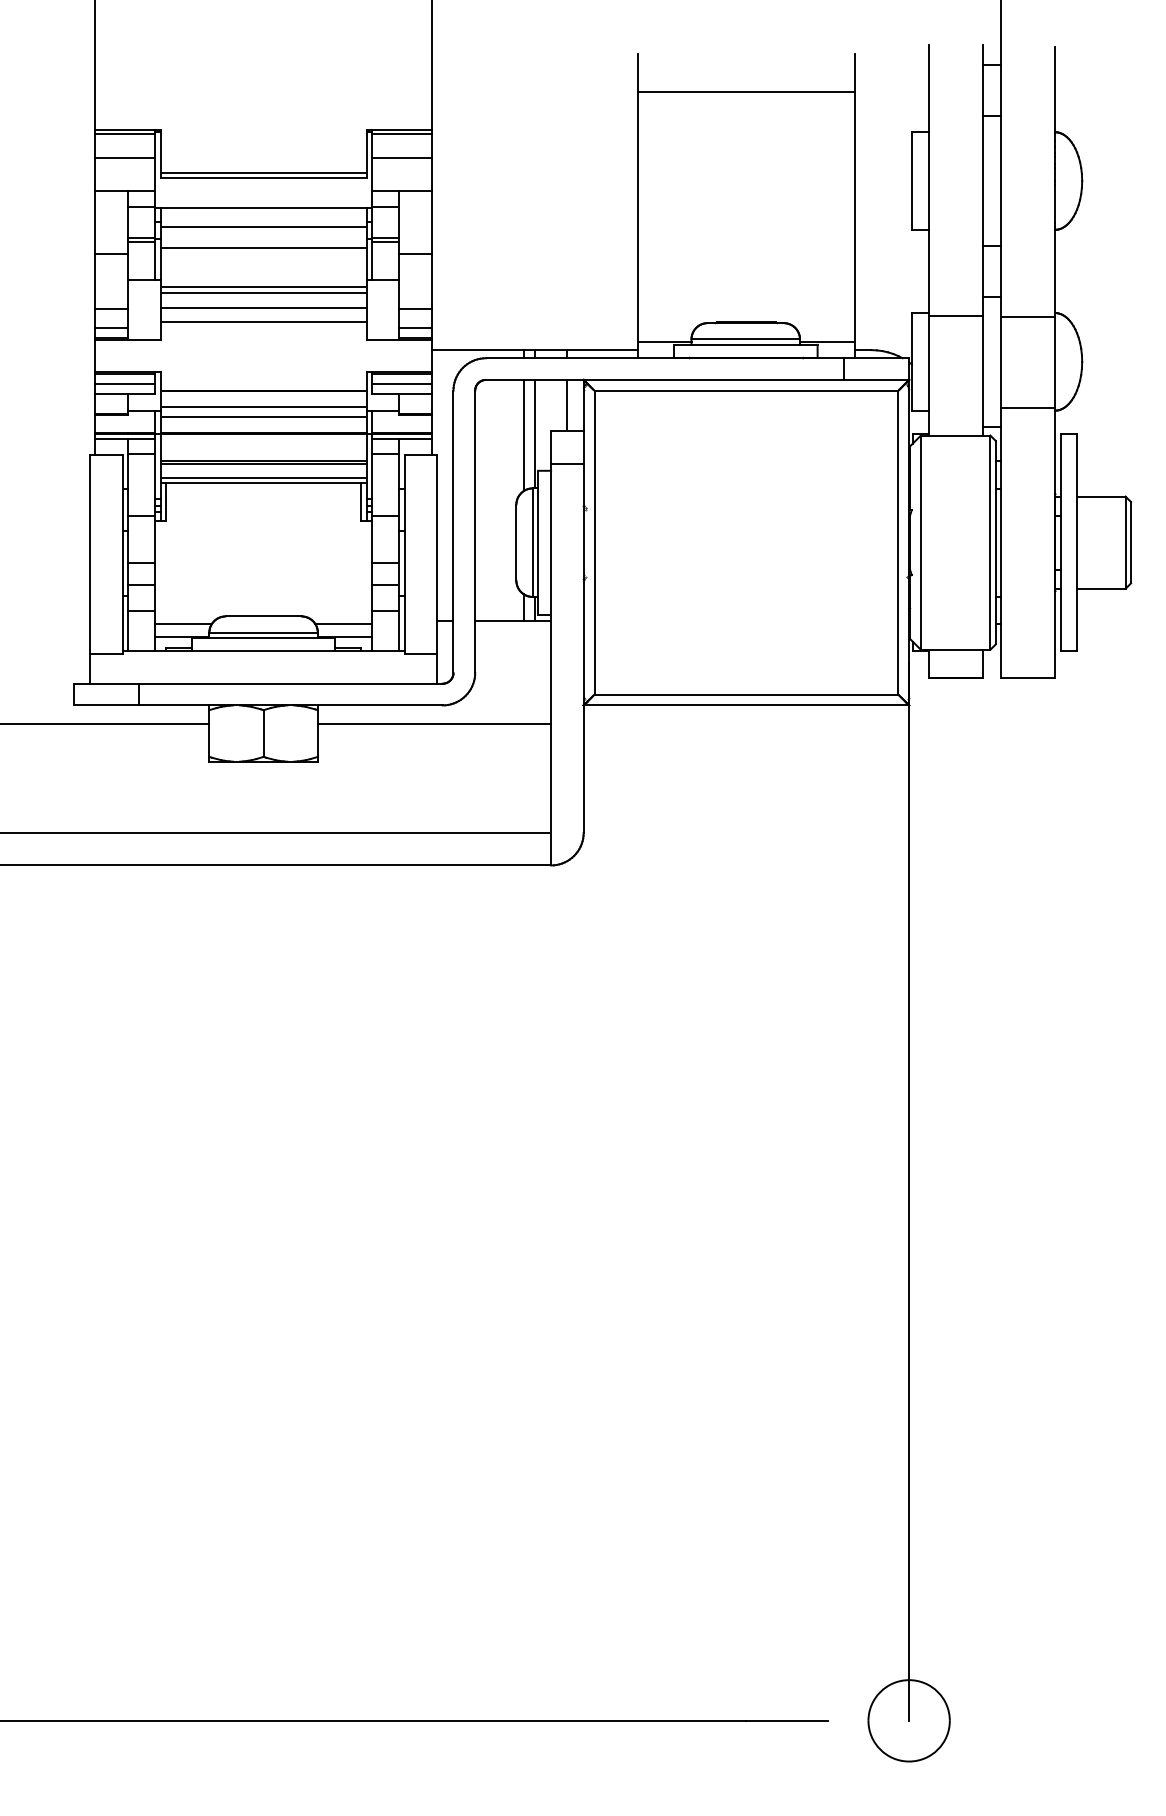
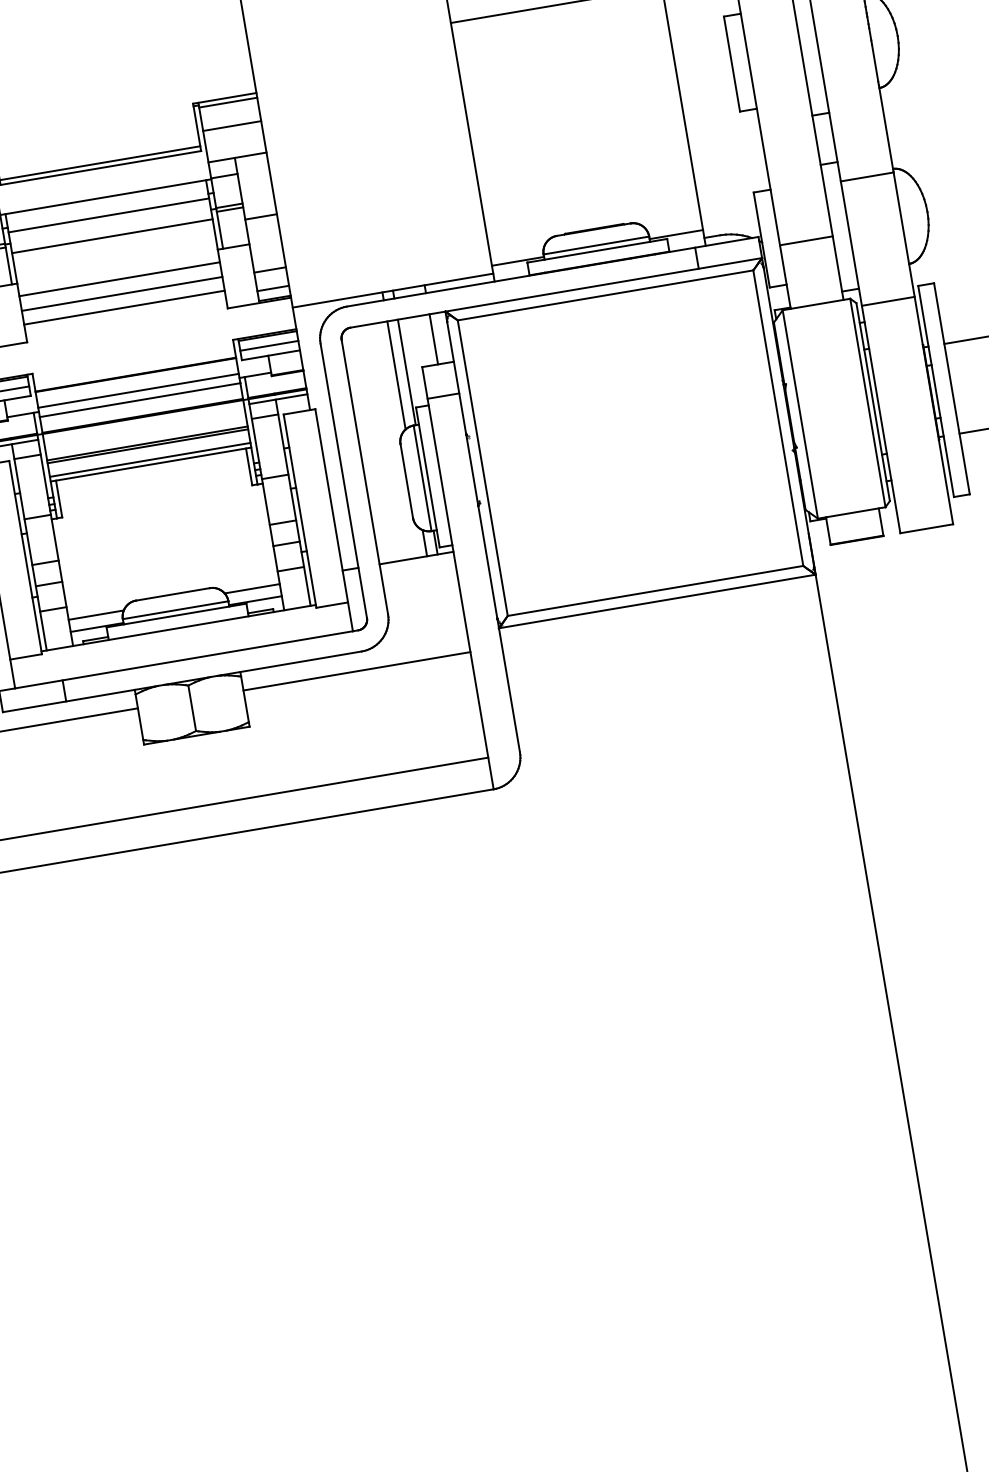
line: (263, 287) -> (118, 274), removed
line: (956, 316) -> (806, 241), moved
line: (1027, 407) -> (887, 301), moved

